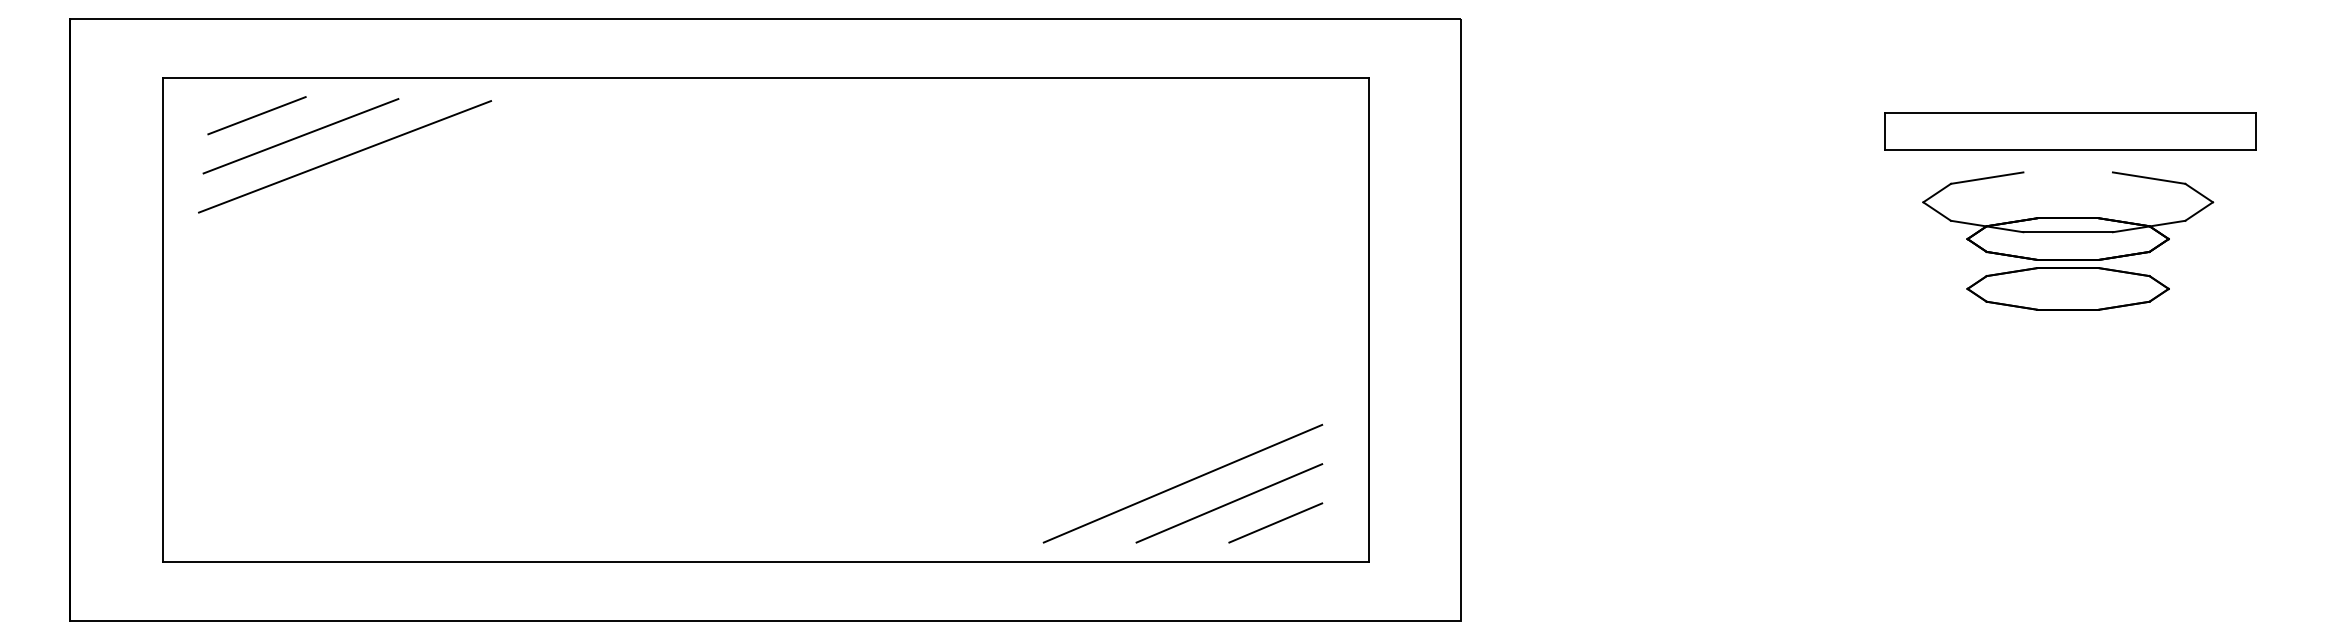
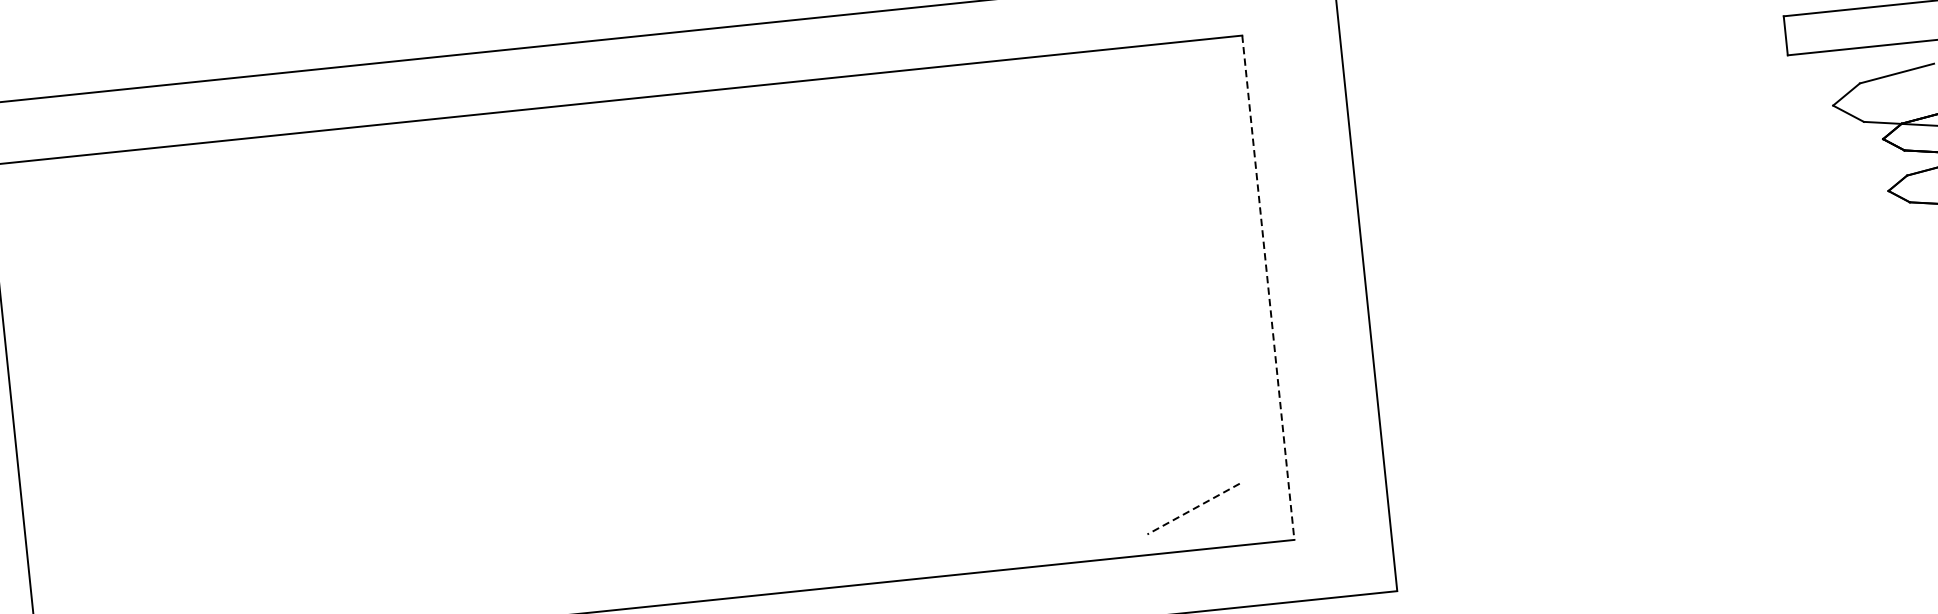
line: (256, 115) -> (88, 194), removed
line: (300, 136) -> (136, 211), removed
line: (345, 156) -> (185, 227), removed
line: (1368, 320) -> (1268, 288), solid -> dashed
line: (1182, 483) -> (1092, 477), removed
line: (1229, 503) -> (1143, 493), removed
line: (1275, 523) -> (1193, 509), solid -> dashed

